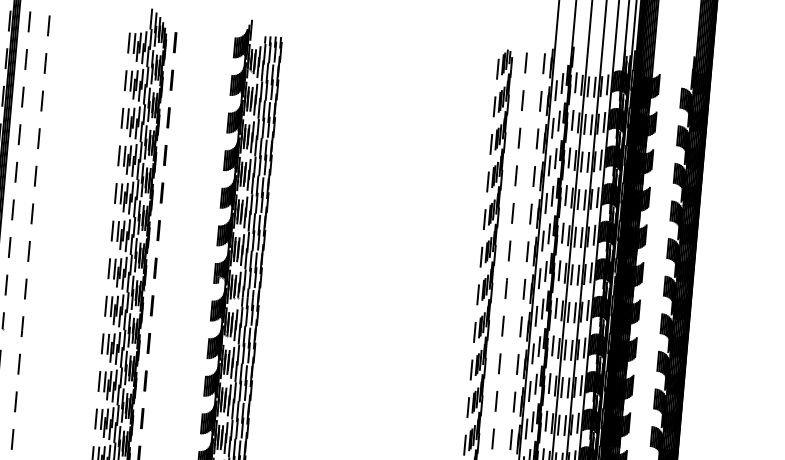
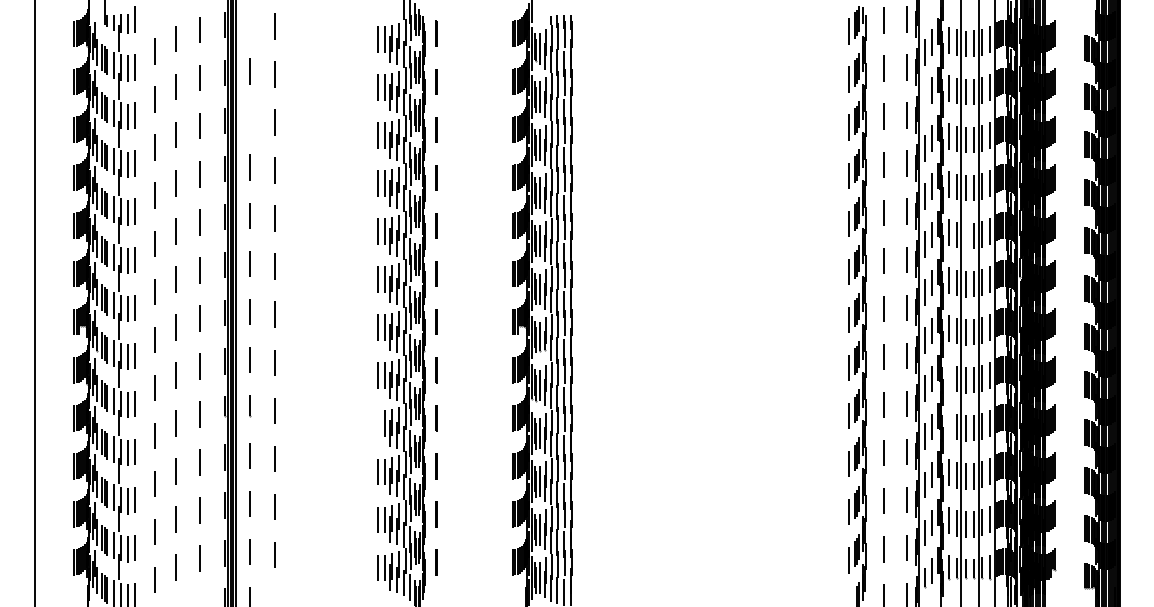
line: (29, 21) -> (249, 23), removed
line: (22, 96) -> (249, 119), removed
line: (553, 128) -> (925, 100), removed
line: (575, 236) -> (965, 235), removed
line: (102, 343) -> (378, 423), removed
line: (553, 345) -> (949, 376), removed
line: (549, 383) -> (949, 424), removed

